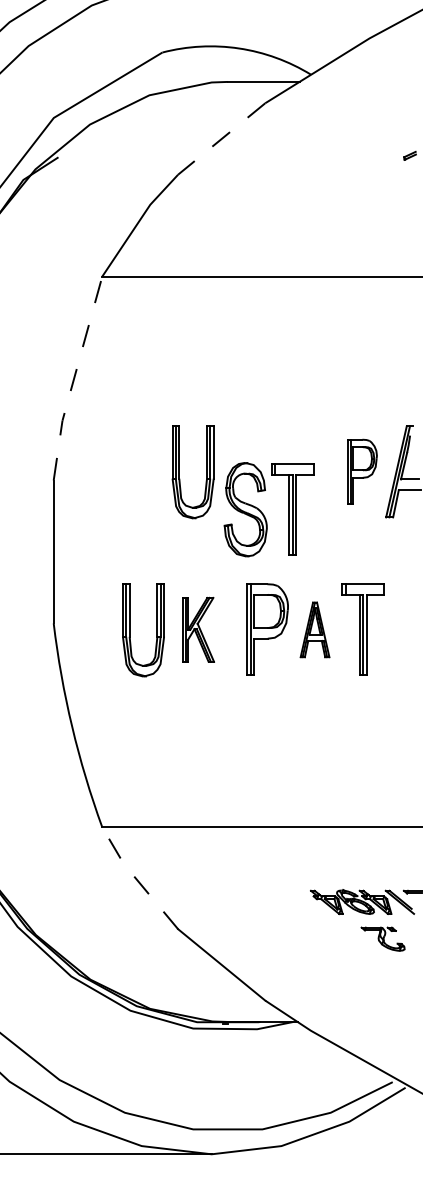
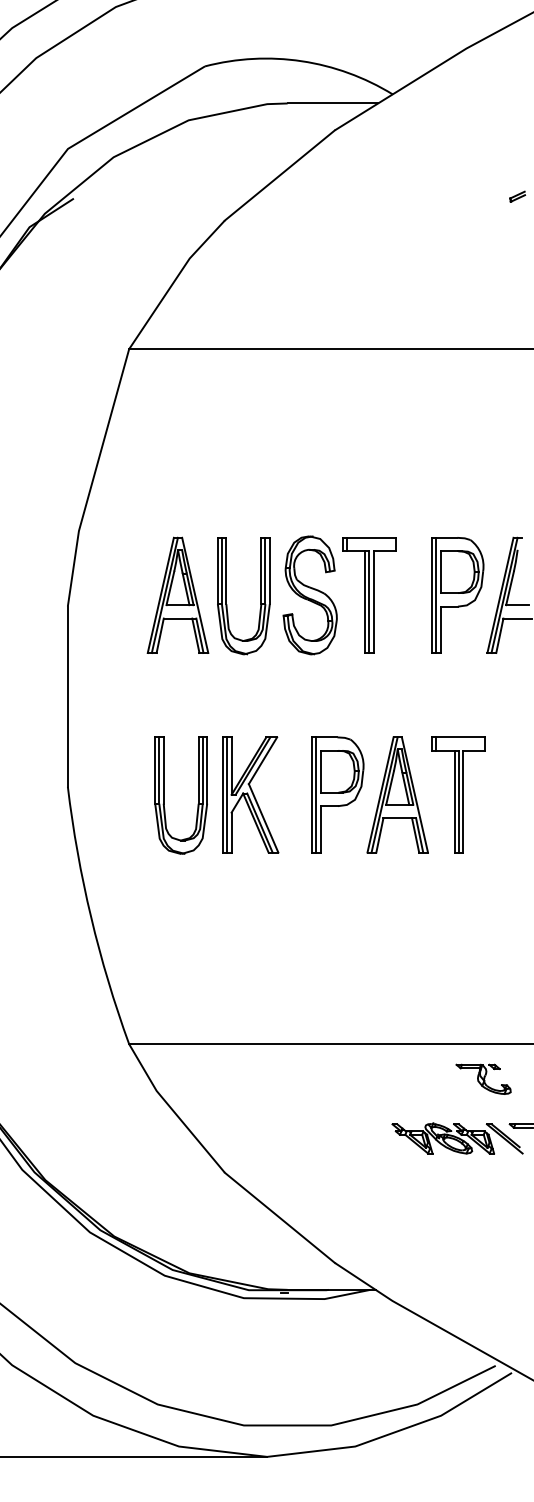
line: (221, 139) -> (279, 176), dashed -> solid
line: (74, 378) -> (94, 477), dashed -> solid
part: (140, 471) -> (177, 595), added
part: (362, 471) -> (457, 595), size x1.43
part: (263, 513) -> (332, 600), moved
part: (198, 629) -> (250, 794), size x1.43
part: (314, 629) -> (396, 794), size x1.67
line: (136, 879) -> (172, 1110), dashed -> solid
part: (382, 938) -> (482, 1078), moved

